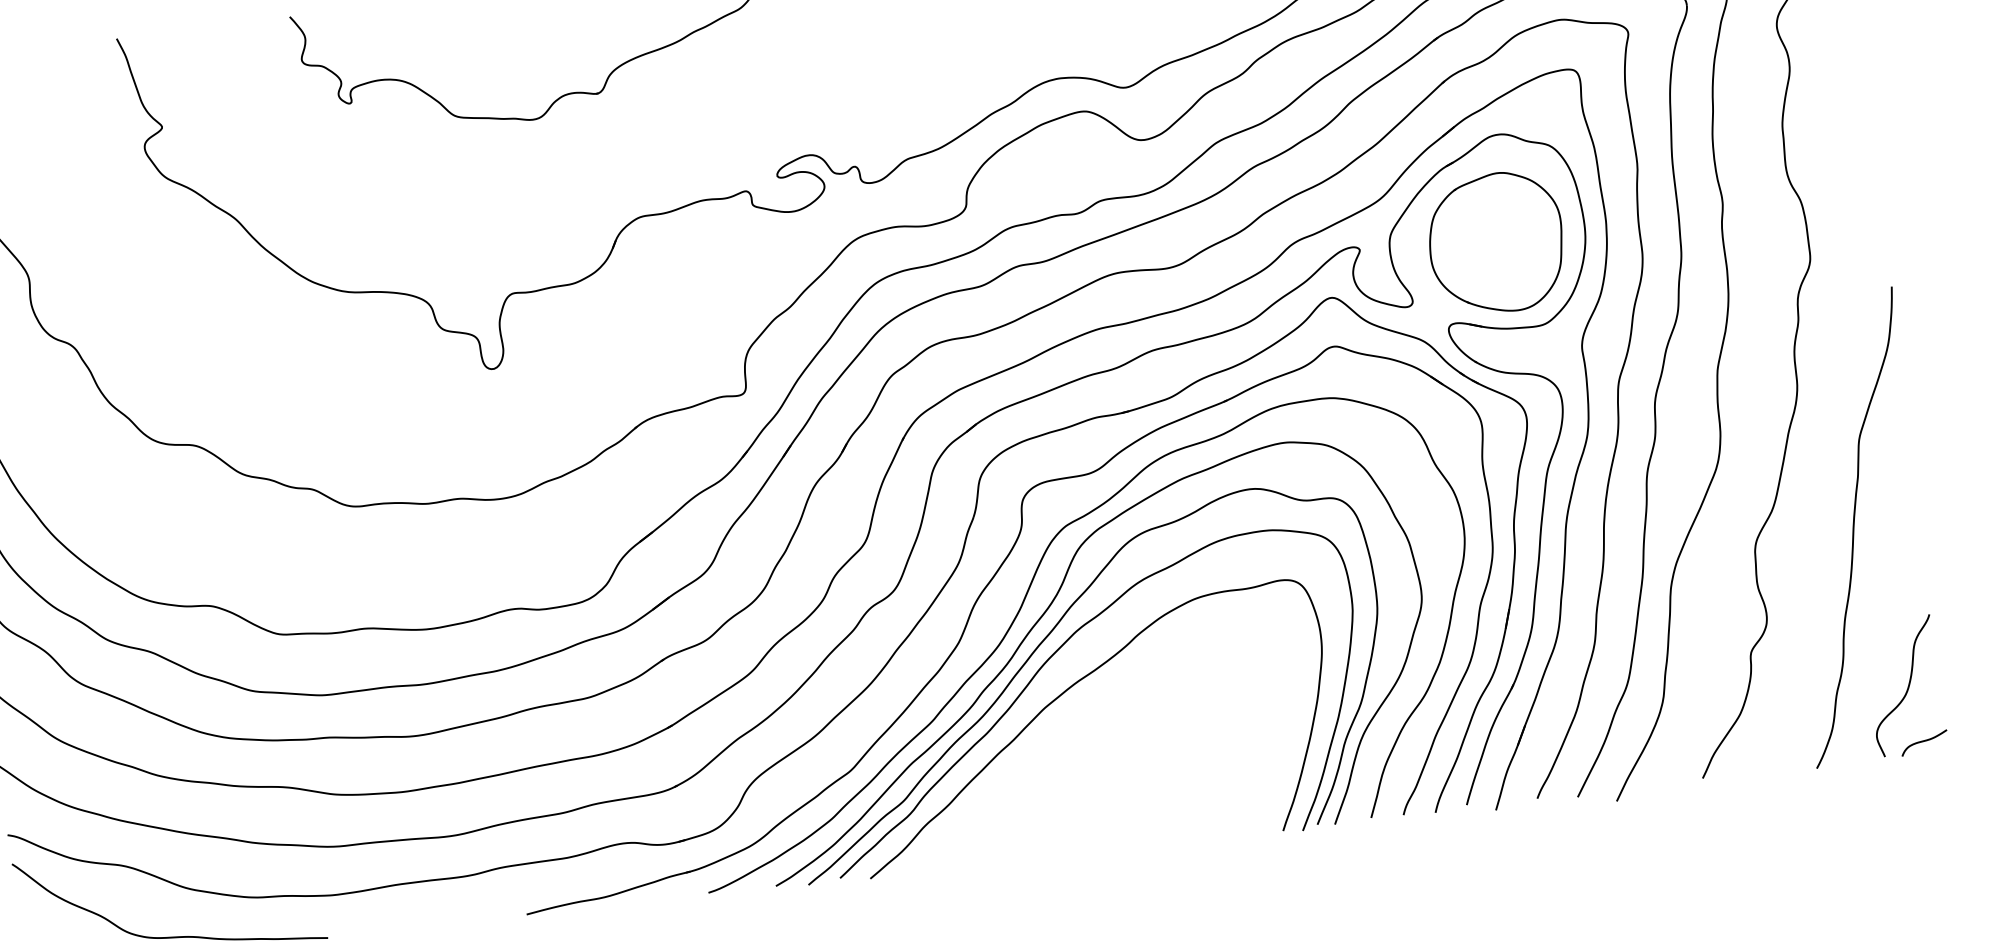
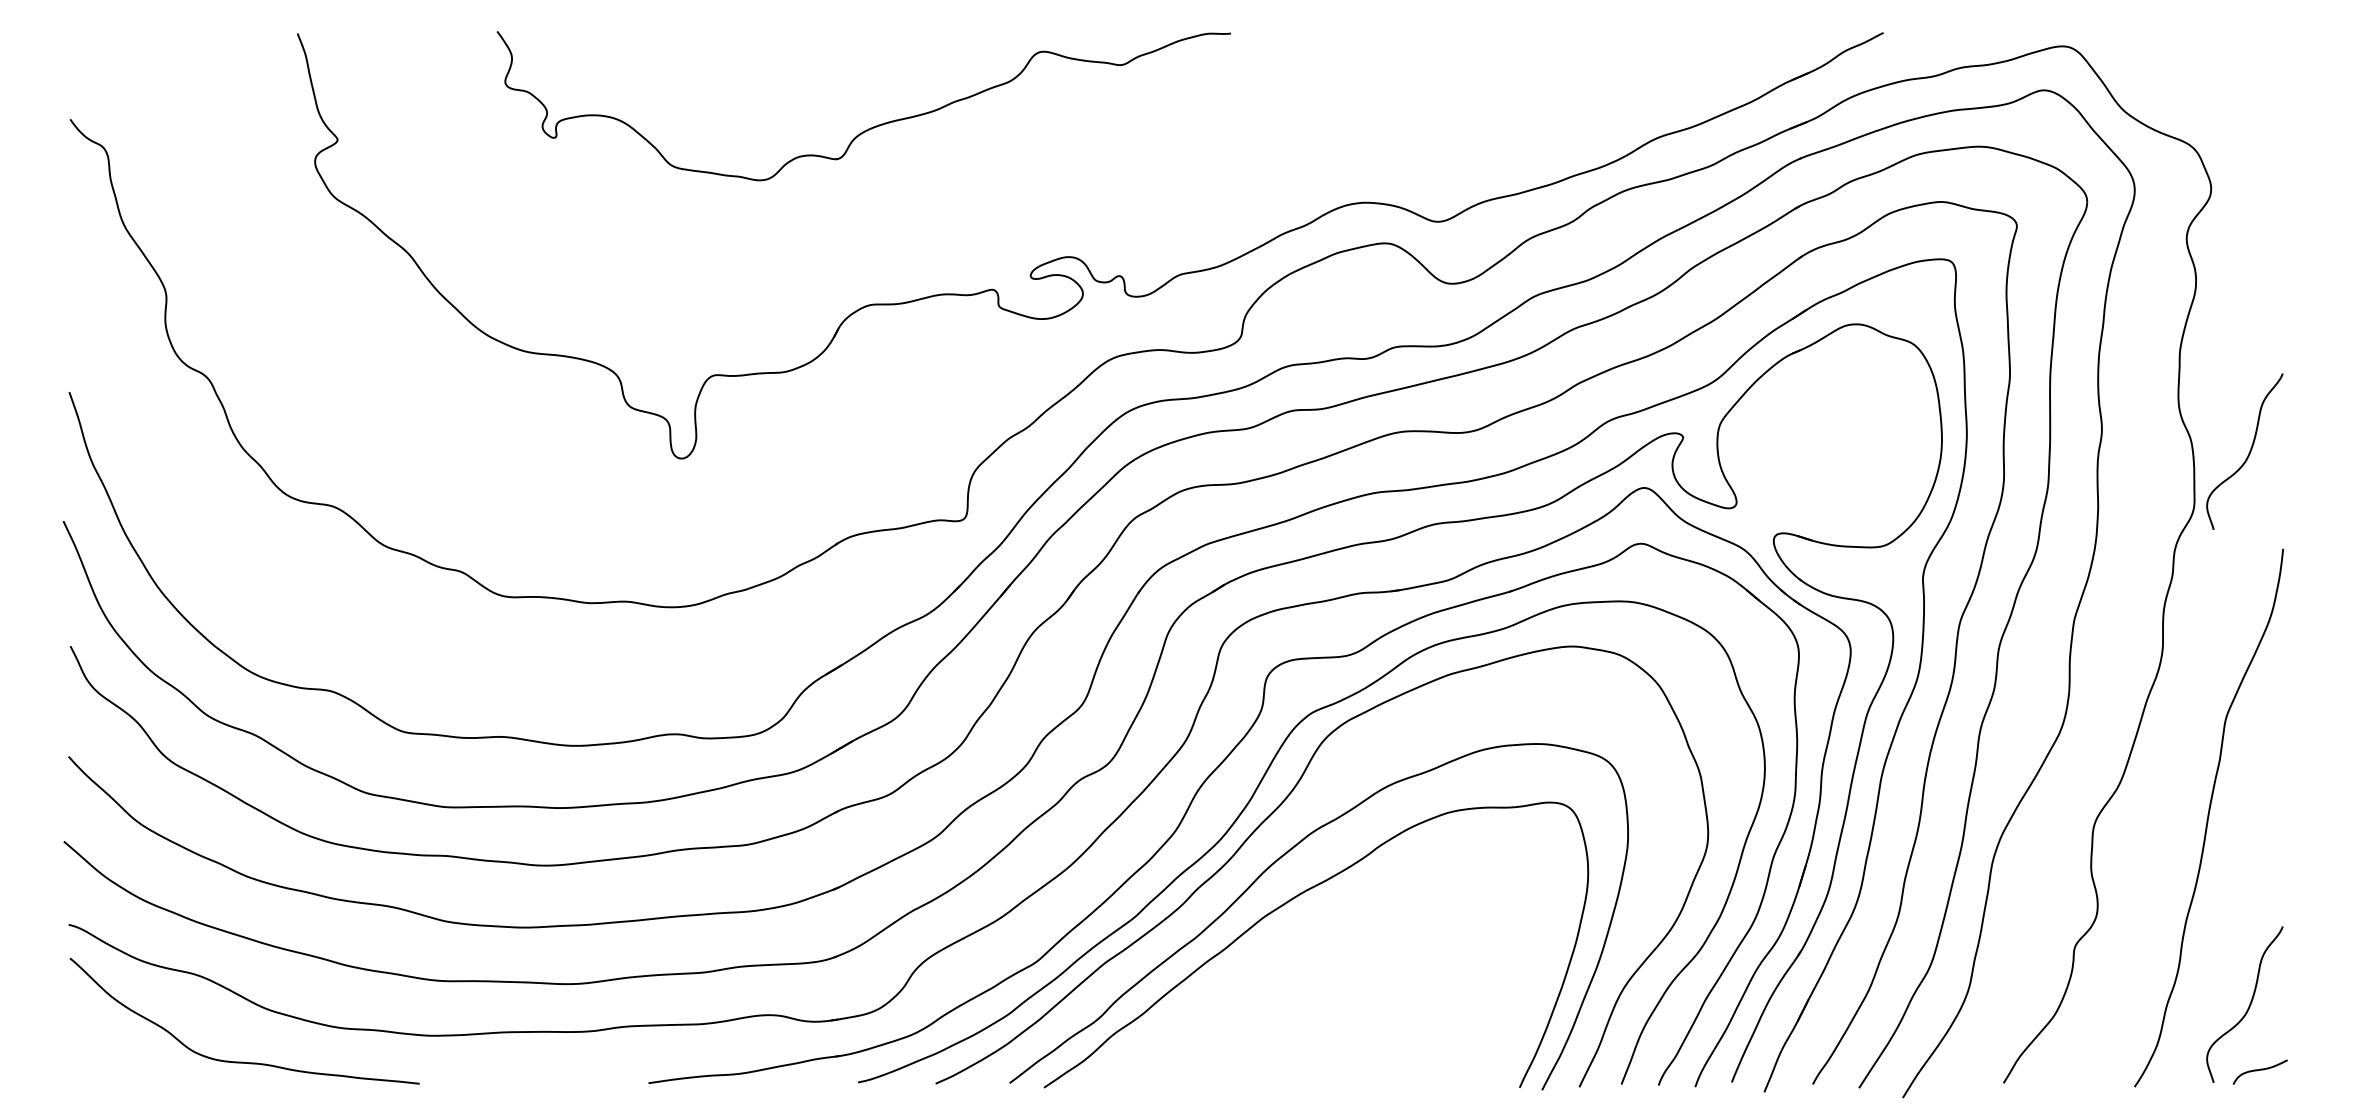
curve: (1852, 207) -> (2248, 453), added
part: (1496, 243) -> (1839, 447), removed
curve: (1040, 645) -> (1268, 844), removed

